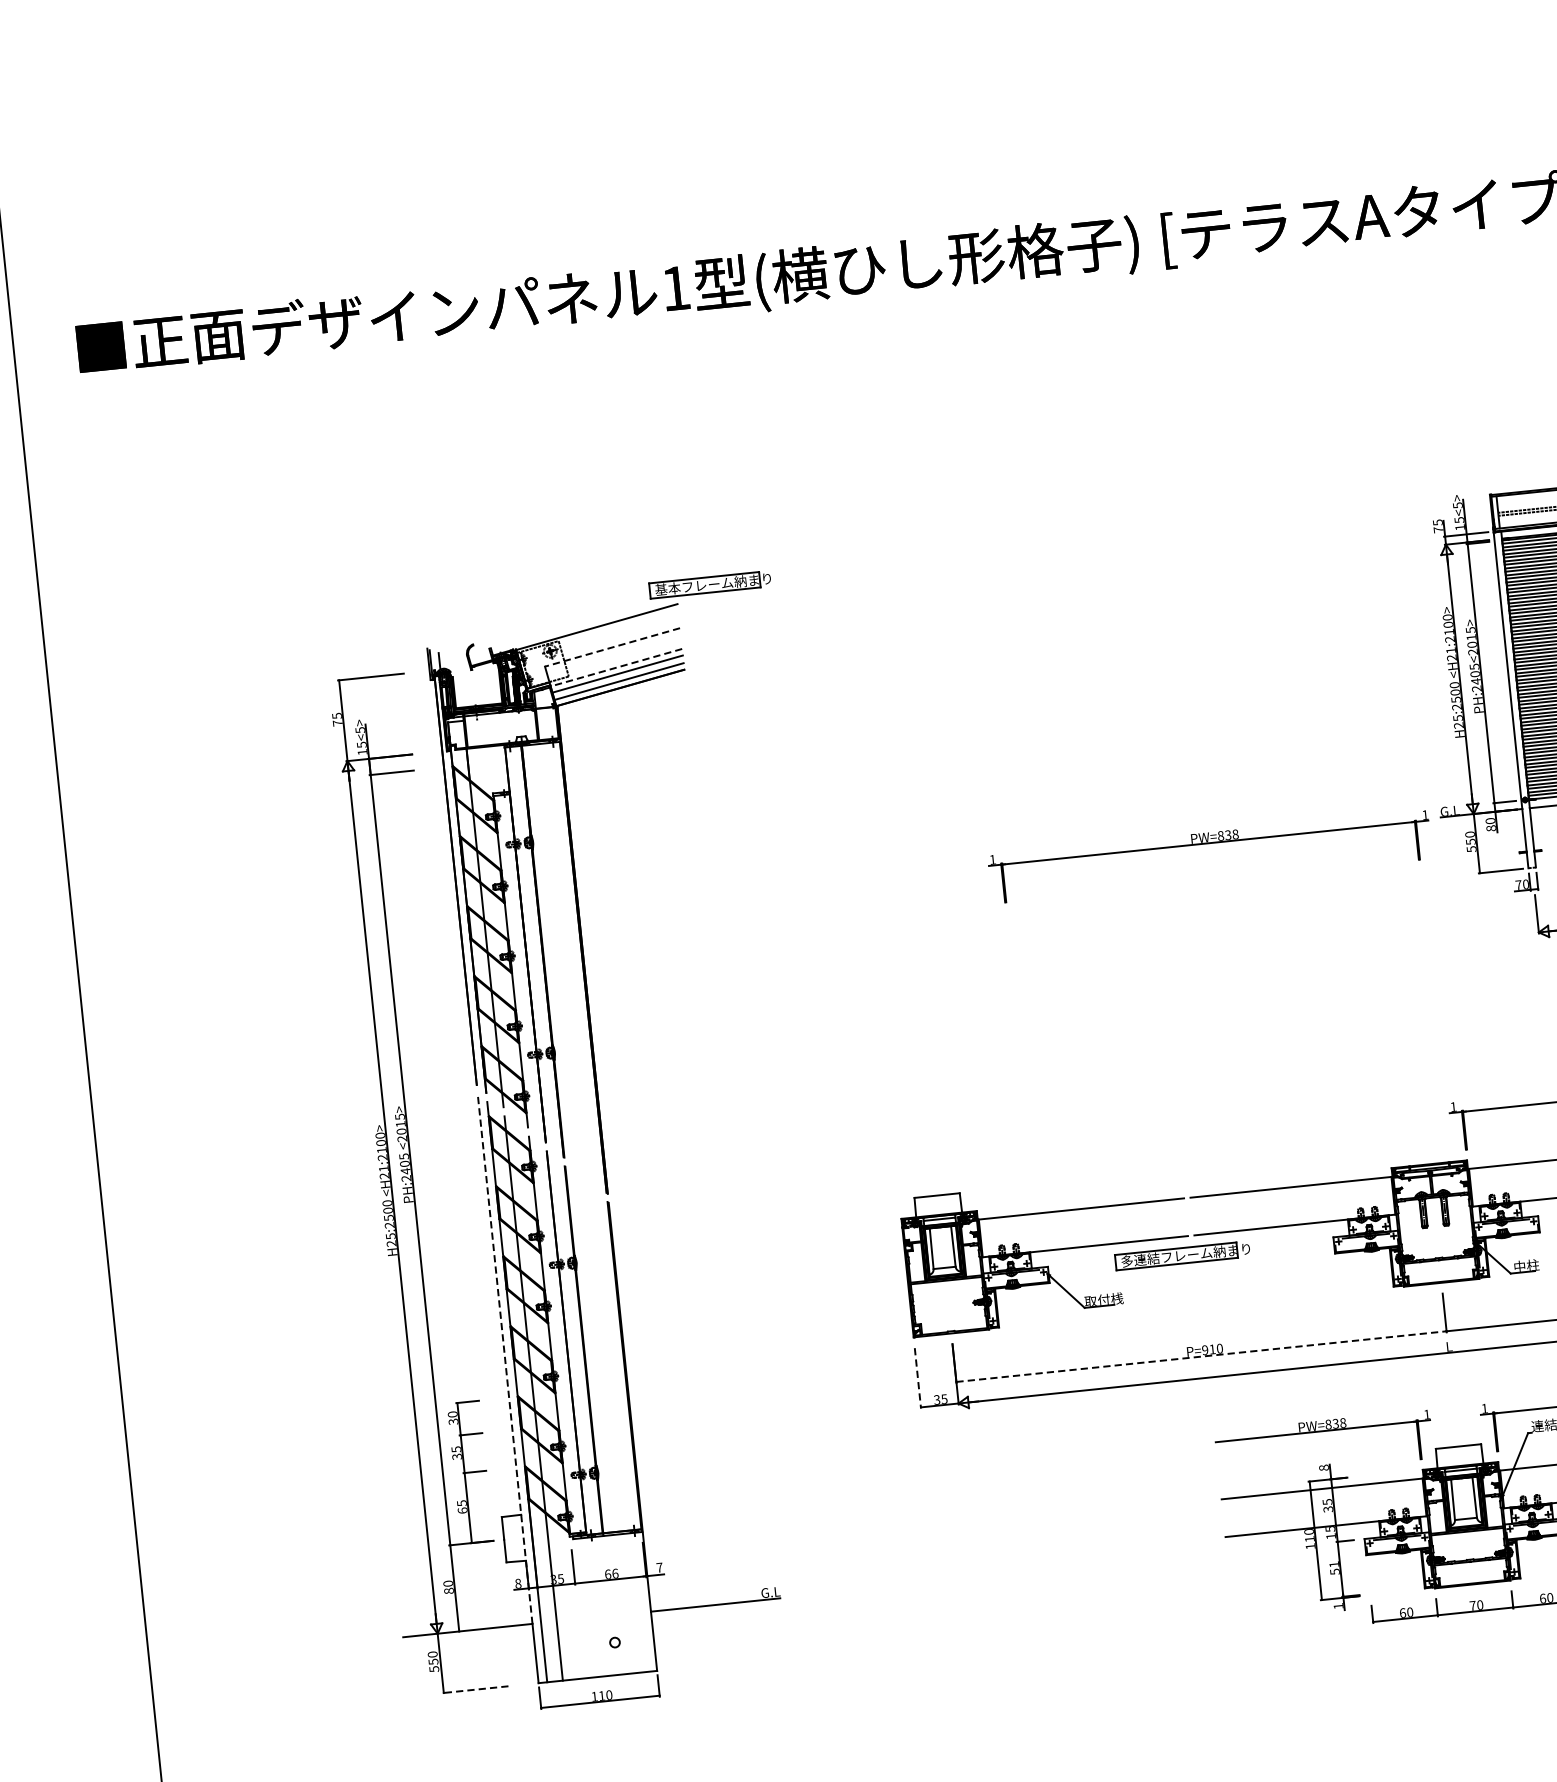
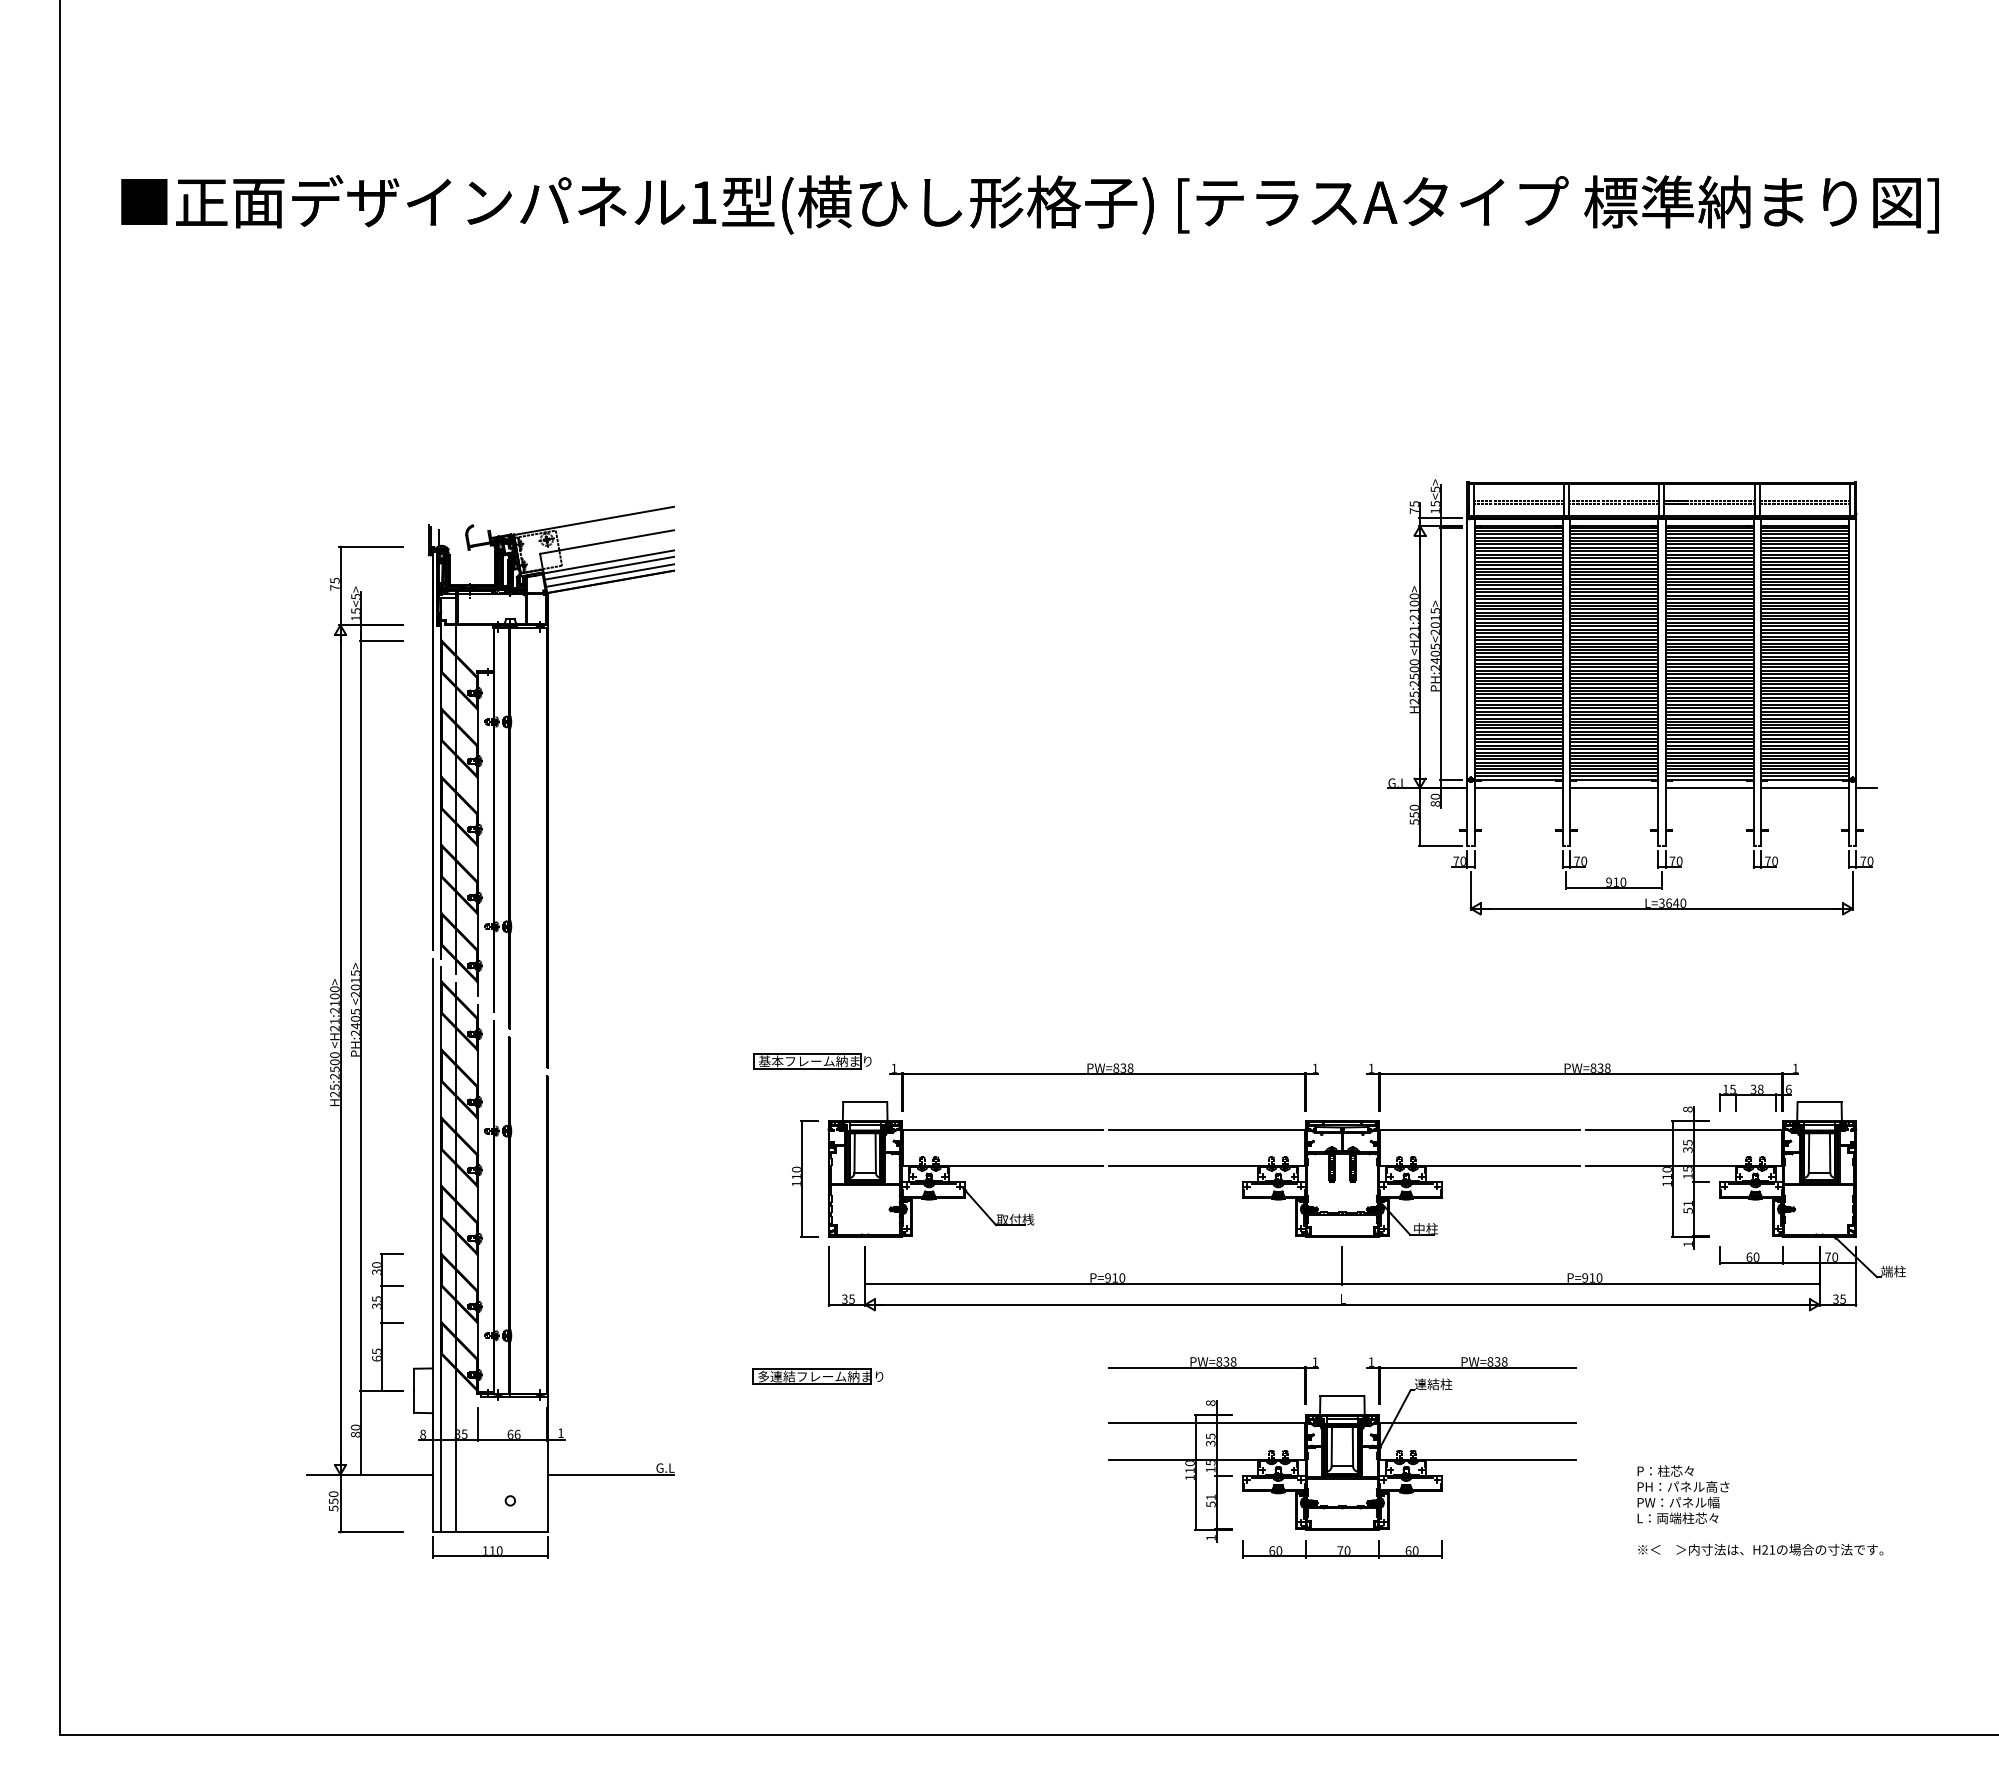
part: (710, 584) -> (812, 1061), moved
line: (613, 647) -> (607, 542), dashed -> solid
line: (616, 668) -> (608, 562), dashed -> solid
part: (1208, 843) -> (1103, 1074), moved
part: (1182, 1255) -> (817, 1376), moved
part: (883, 1280) -> (805, 1178), added
line: (1201, 1356) -> (1103, 1283), dashed -> solid
line: (504, 1358) -> (432, 1216), dashed -> solid
line: (917, 1378) -> (828, 1276), dashed -> solid
text: (659, 1567) -> (560, 1432), 7 -> 1
line: (475, 1689) -> (371, 1532), dashed -> solid

